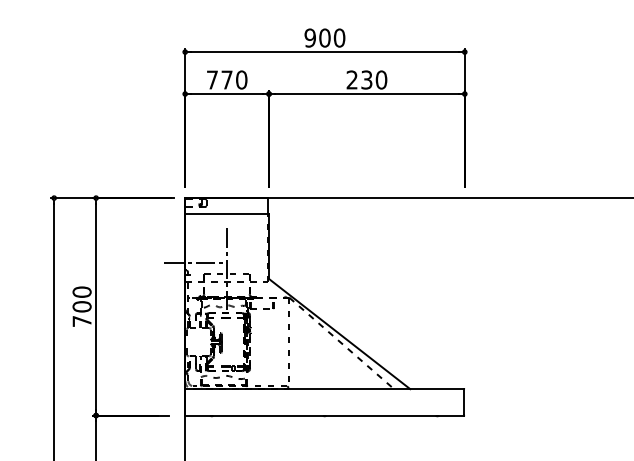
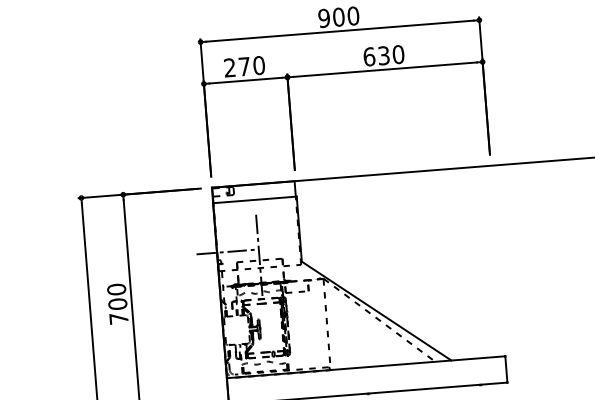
text: (211, 79) -> (228, 67), 770 -> 270
text: (352, 79) -> (369, 56), 230 -> 630

